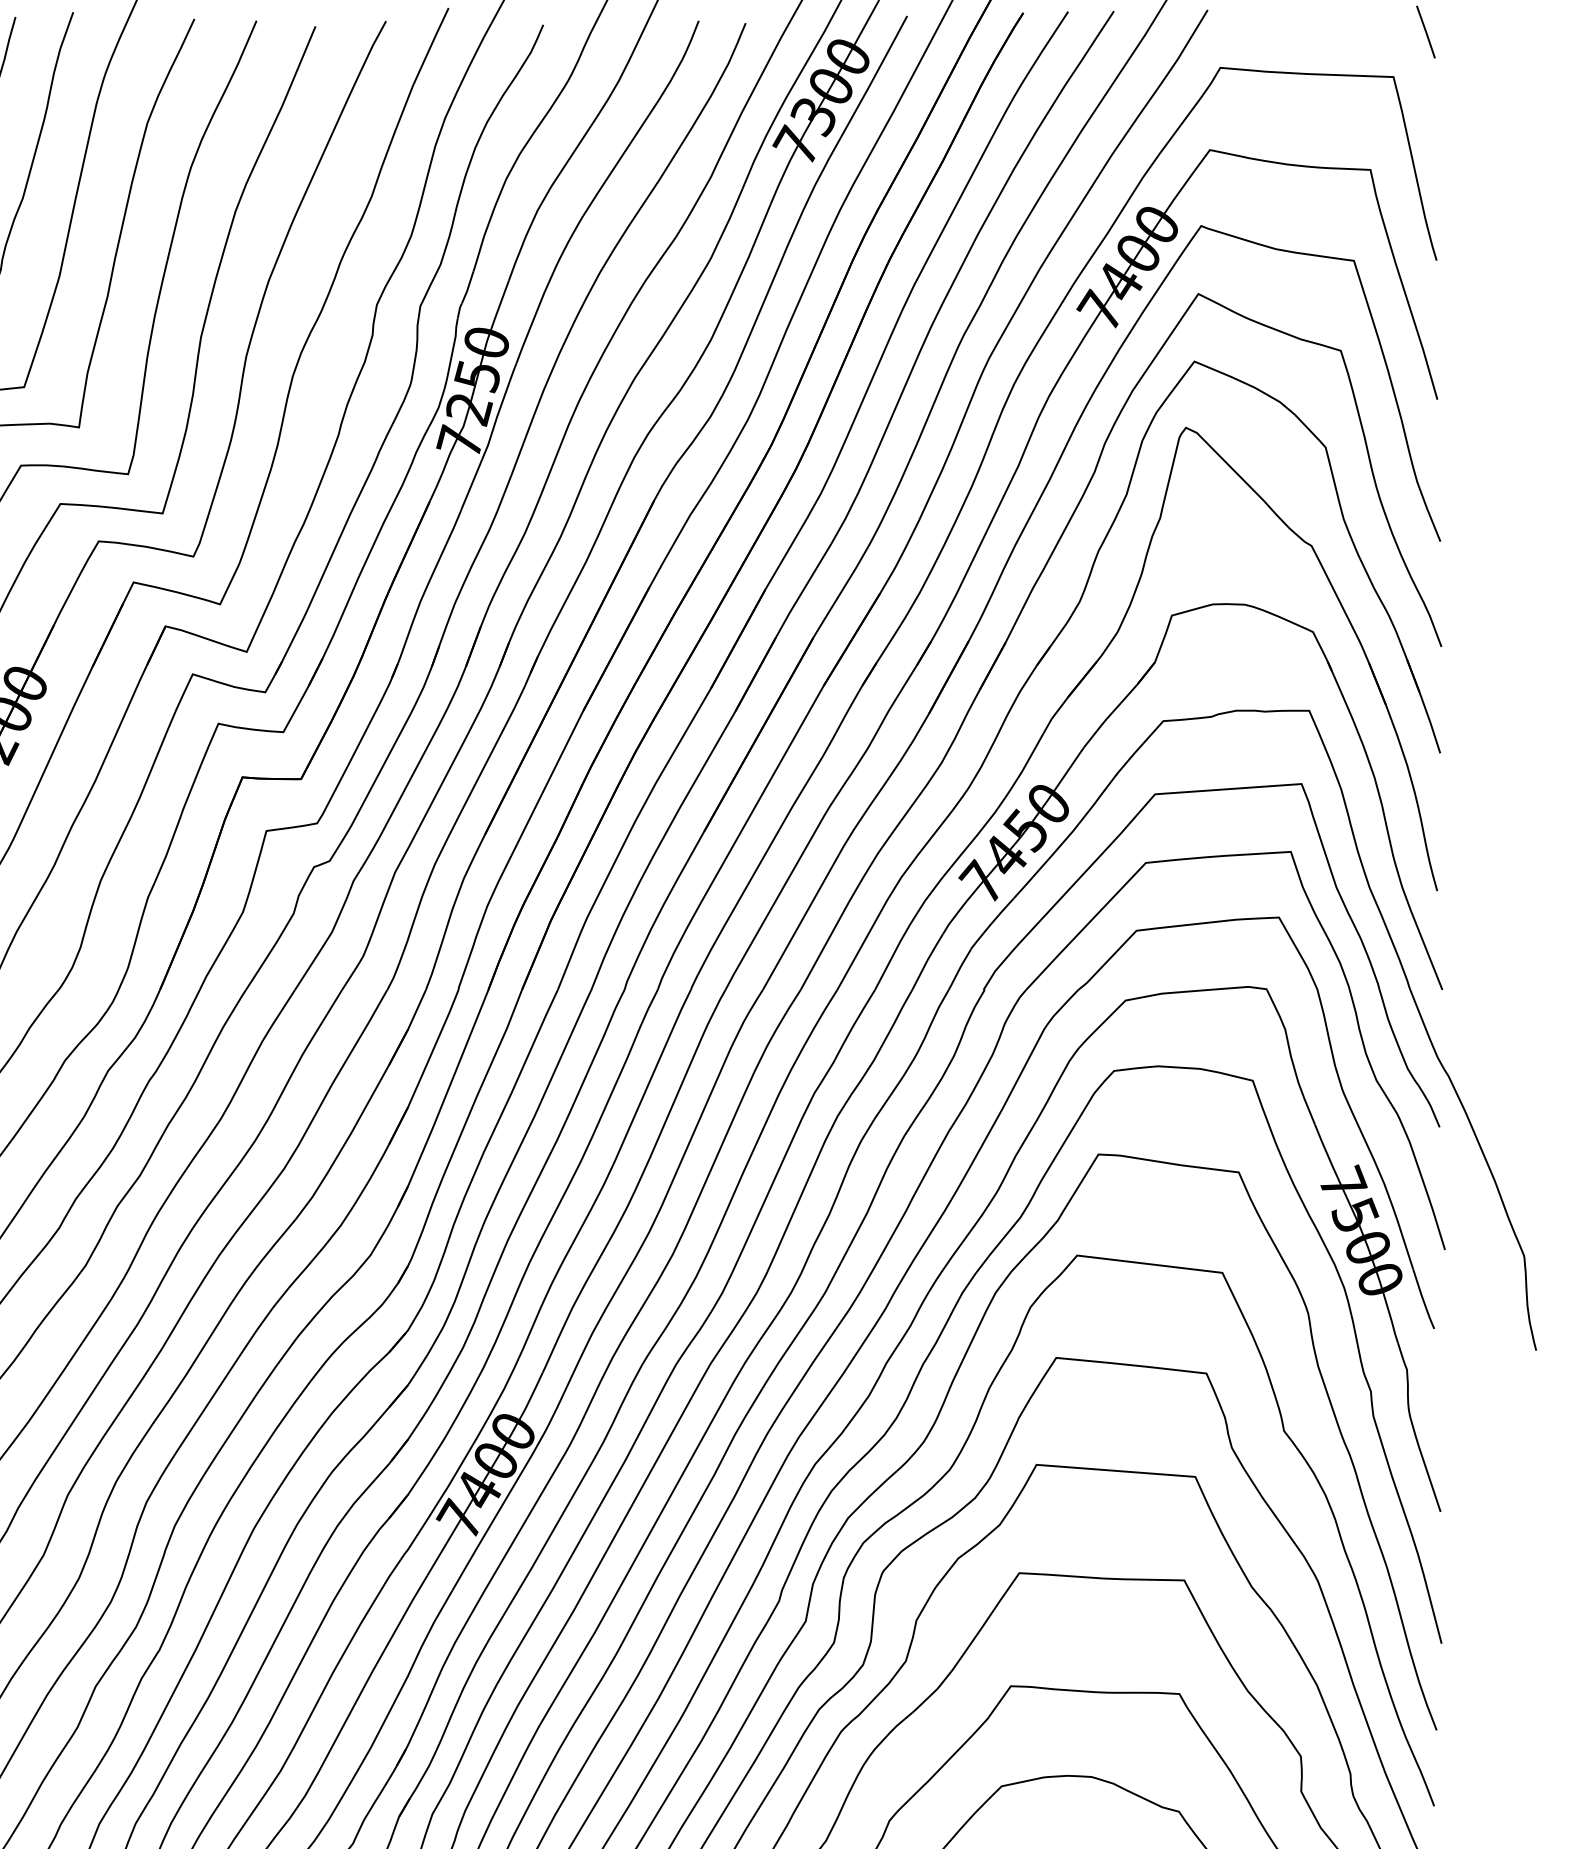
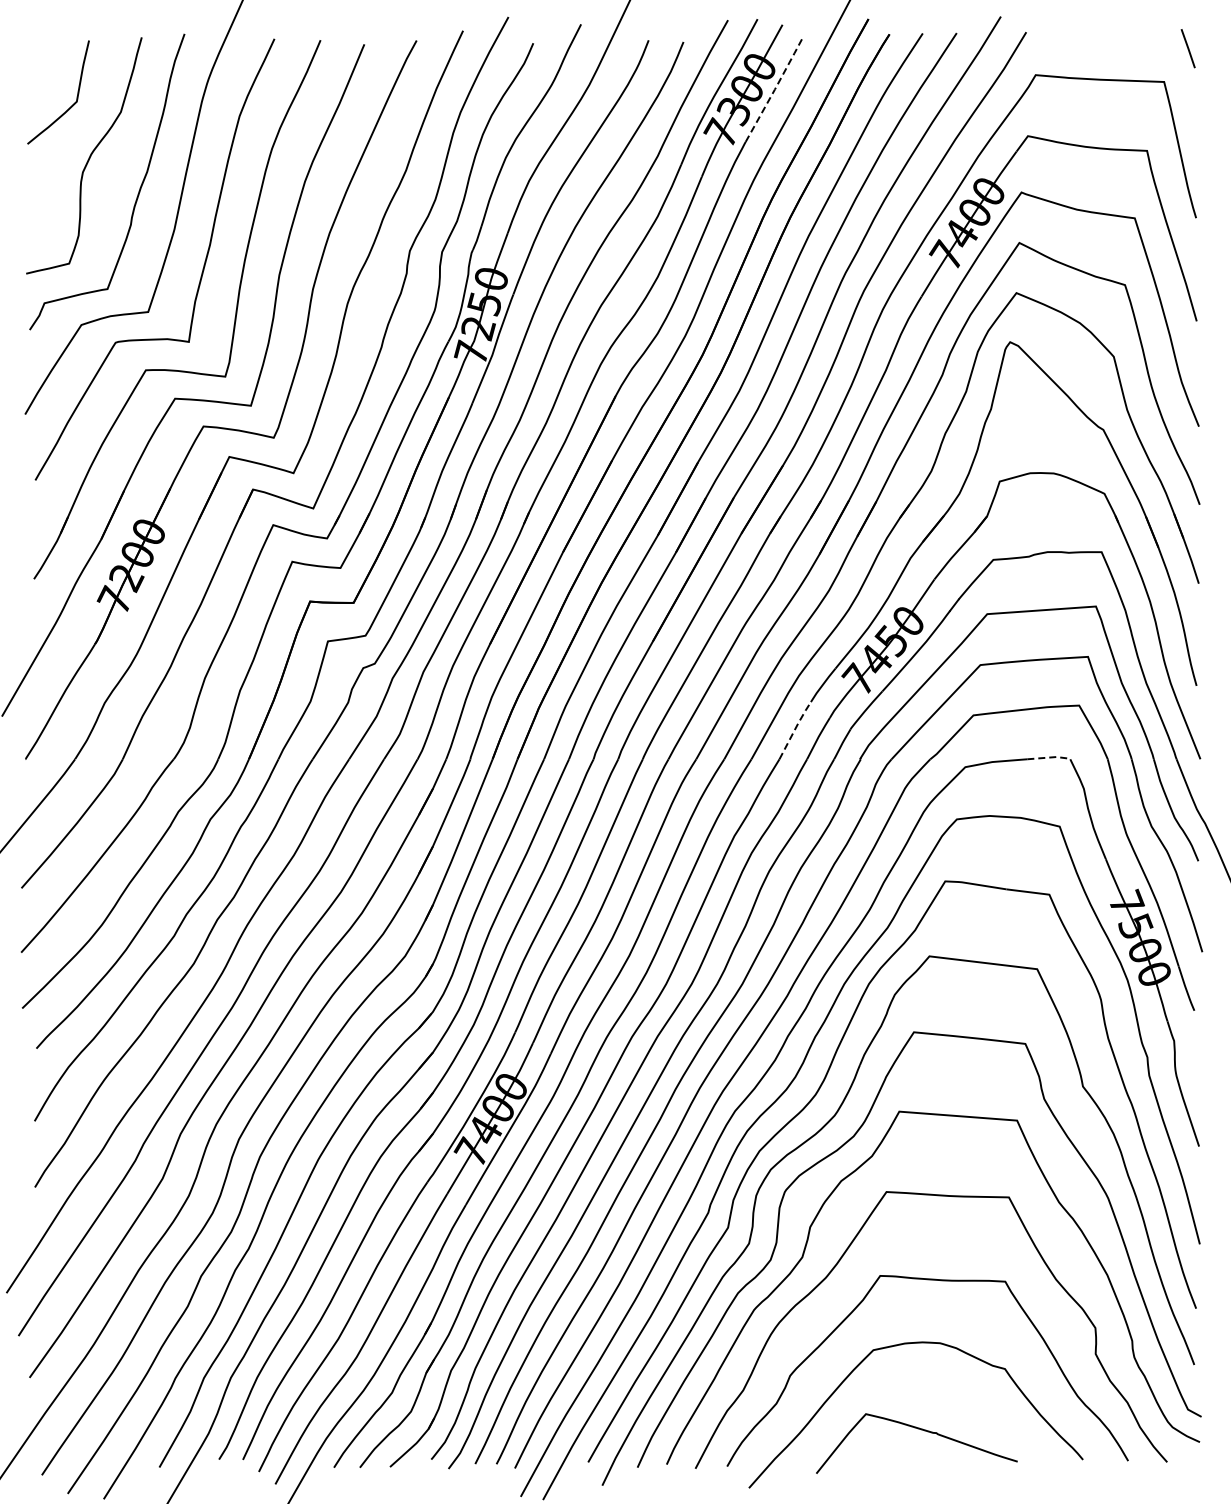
line: (869, 85) -> (775, 88), solid -> dashed
line: (896, 949) -> (795, 729), solid -> dashed
line: (1240, 987) -> (1050, 757), solid -> dashed

